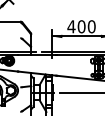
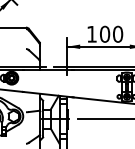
text: (71, 26) -> (91, 33), 400 -> 100

